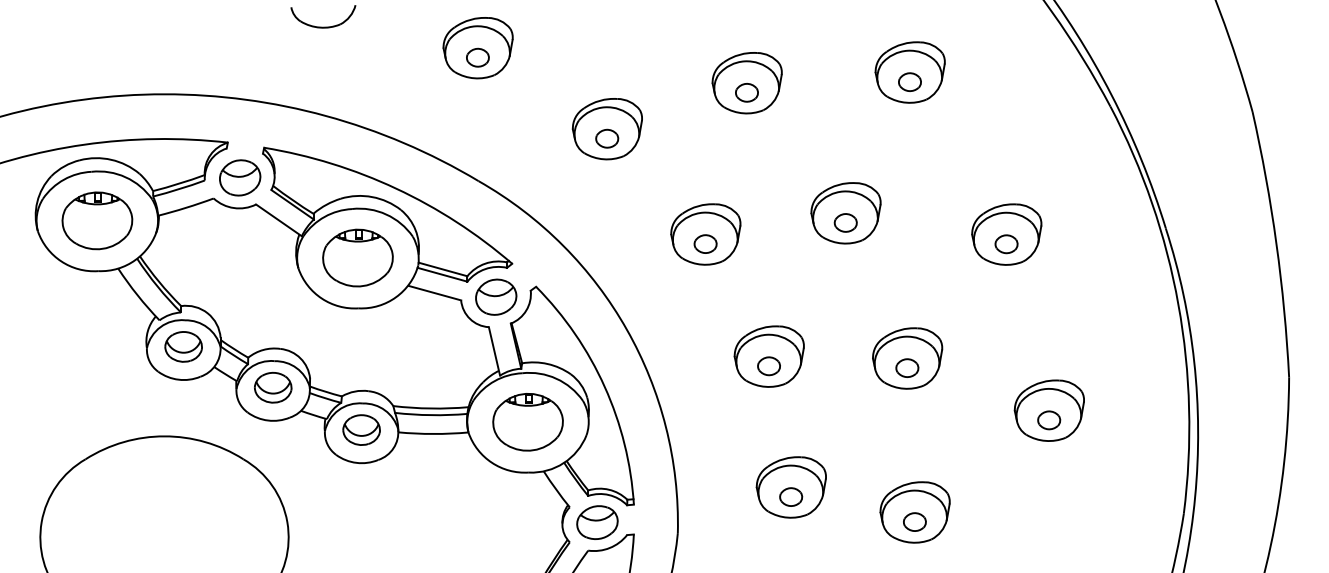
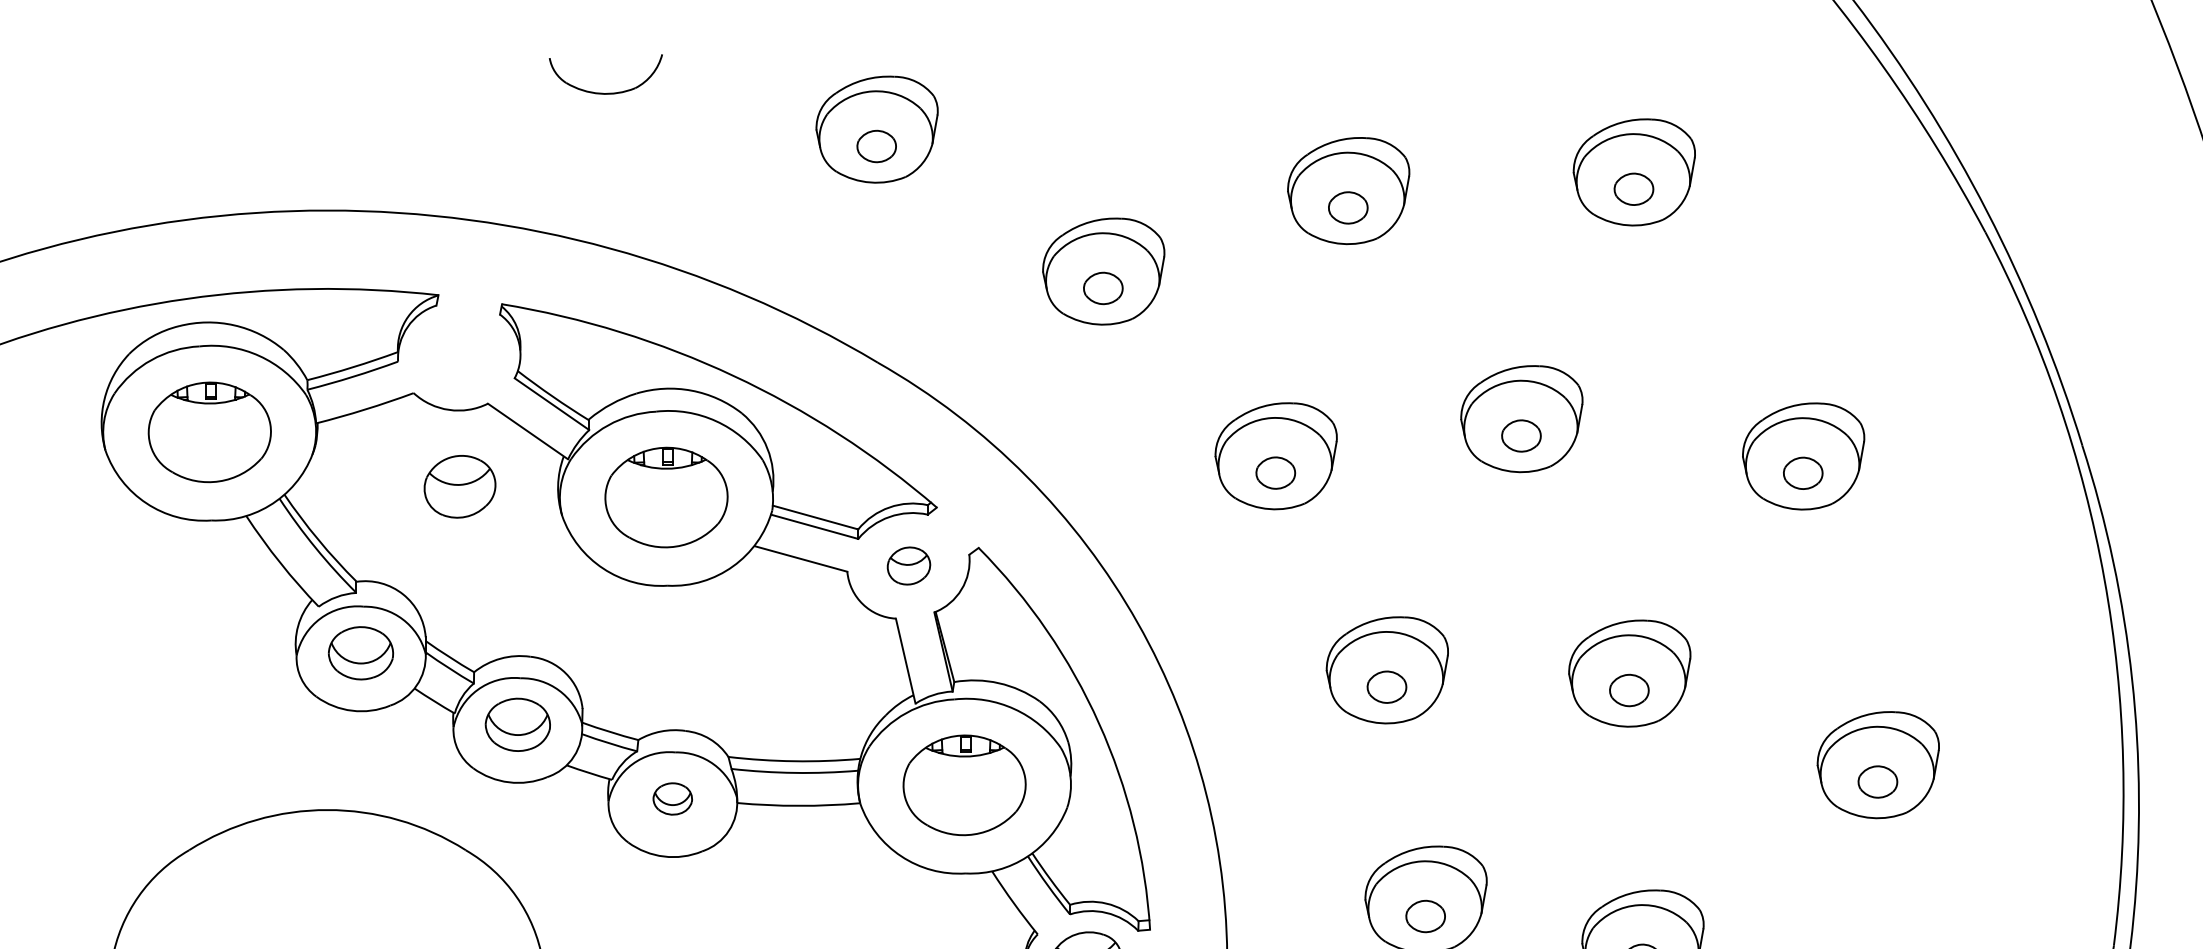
part: (240, 177) -> (460, 486), moved
part: (496, 296) -> (909, 564), size x0.6
part: (361, 429) -> (672, 798), size x0.6

